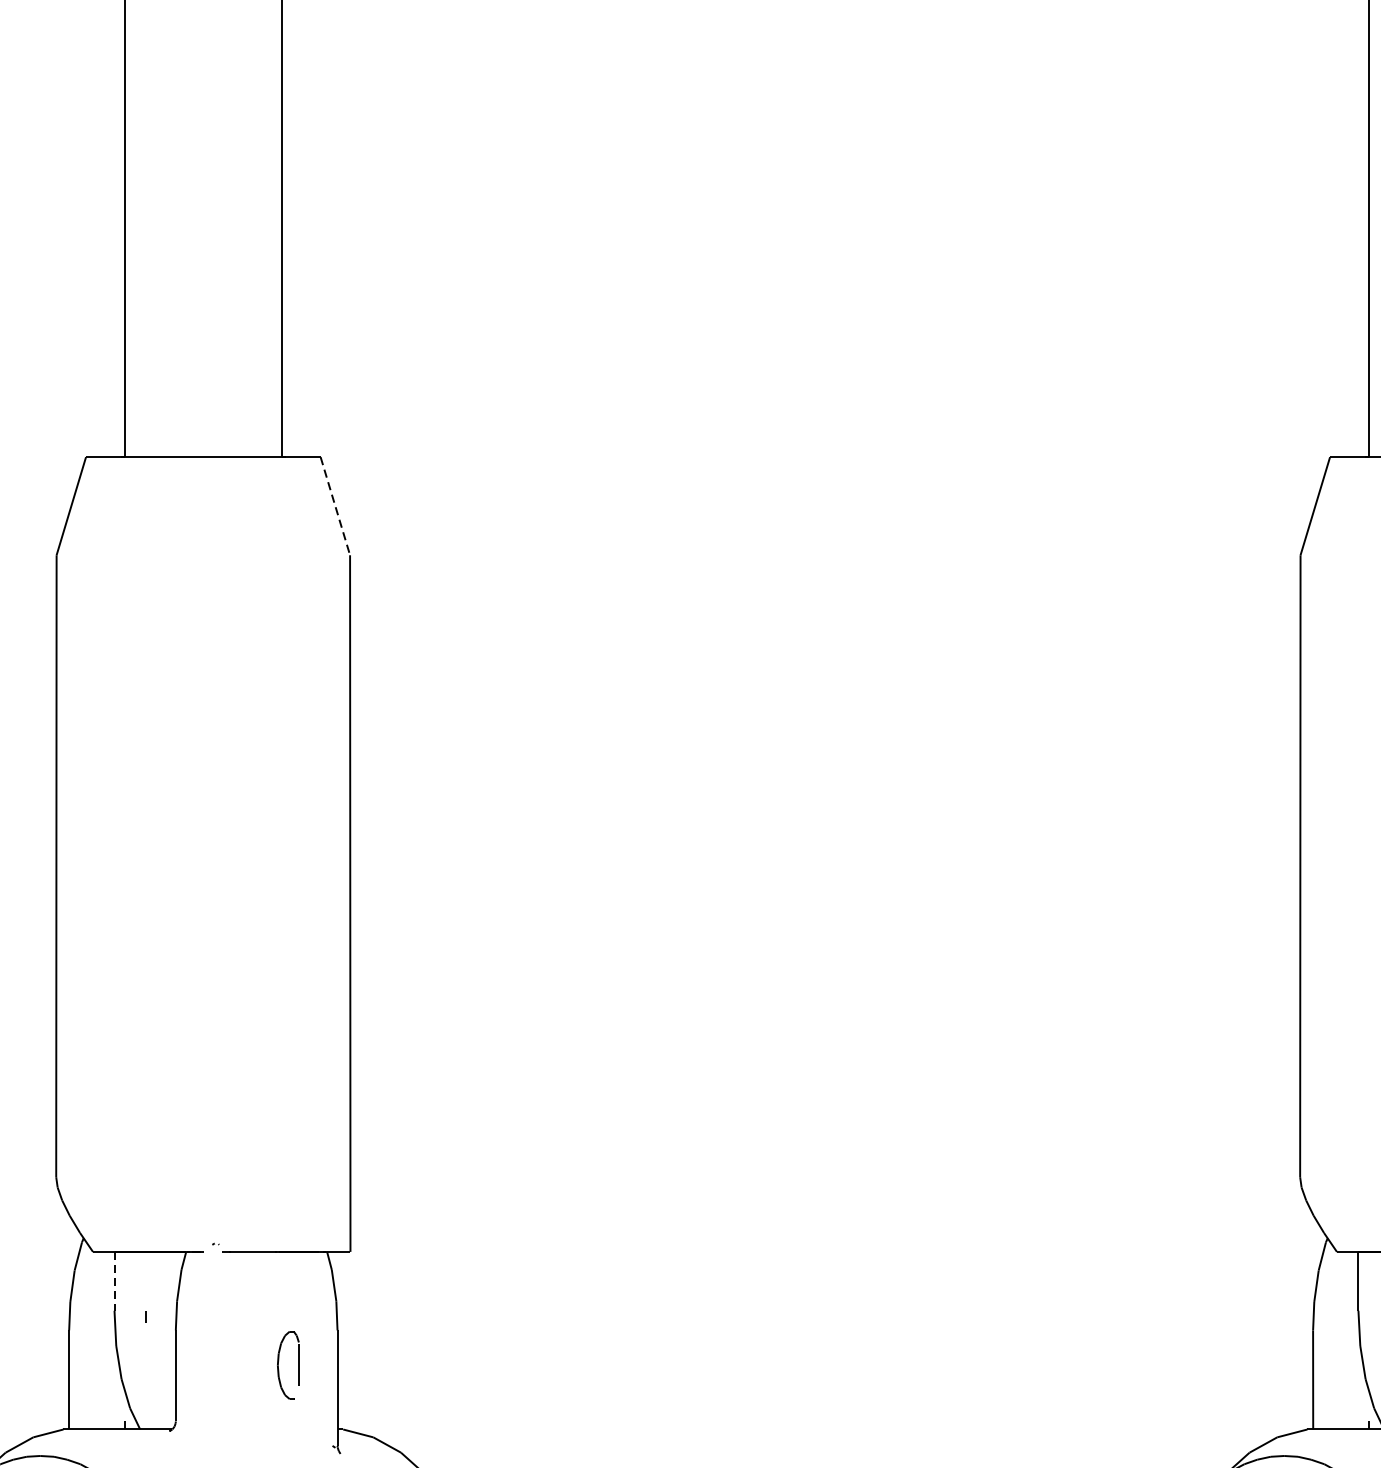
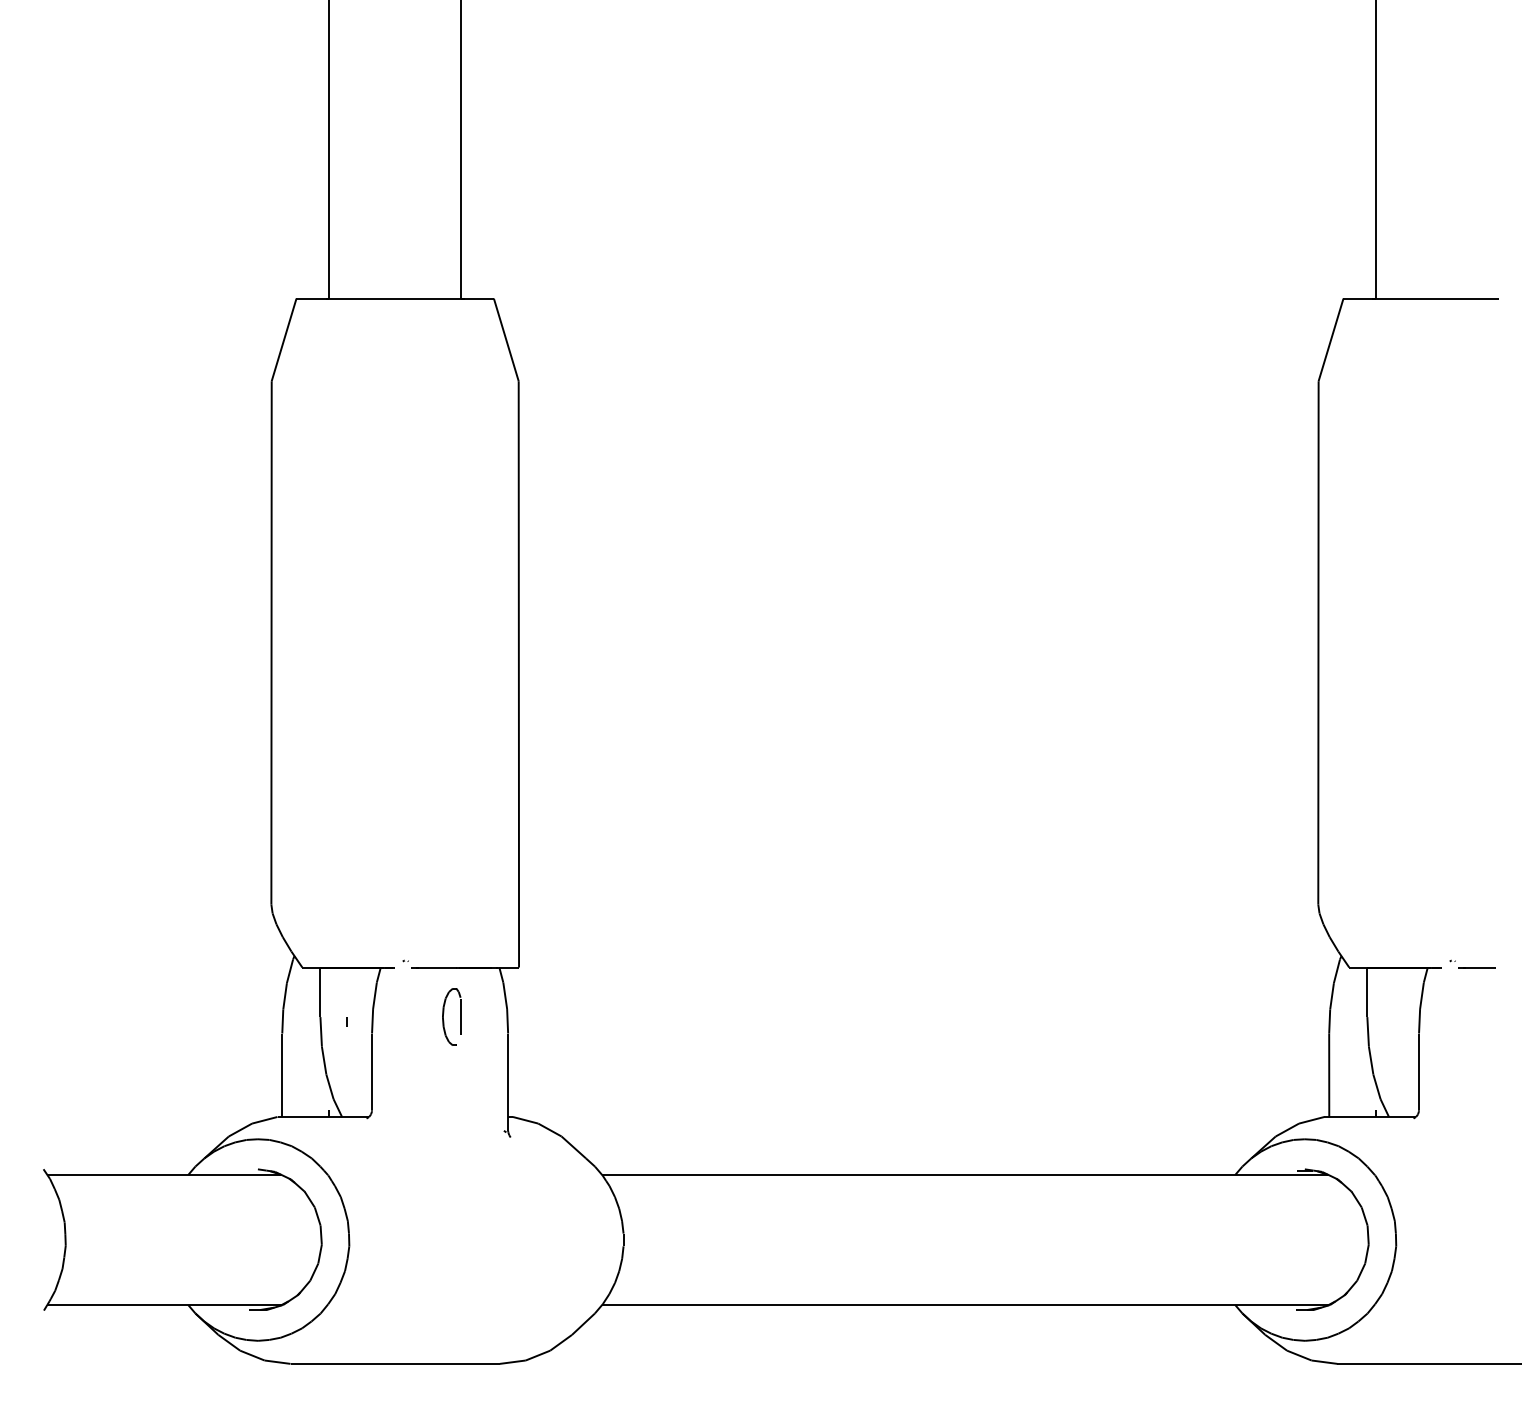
line: (335, 506) -> (506, 340), dashed -> solid
line: (114, 1281) -> (320, 992), dashed -> solid
part: (279, 1361) -> (444, 1013), moved

